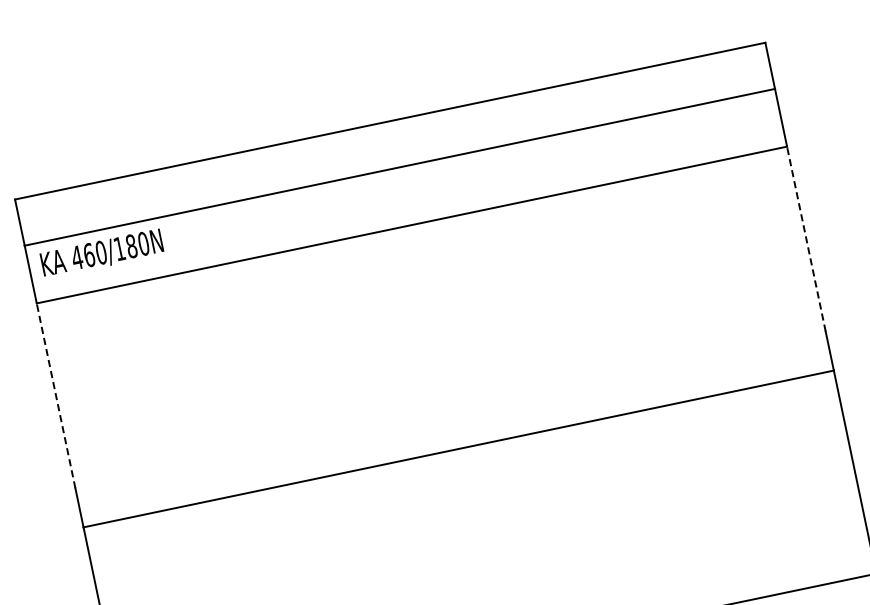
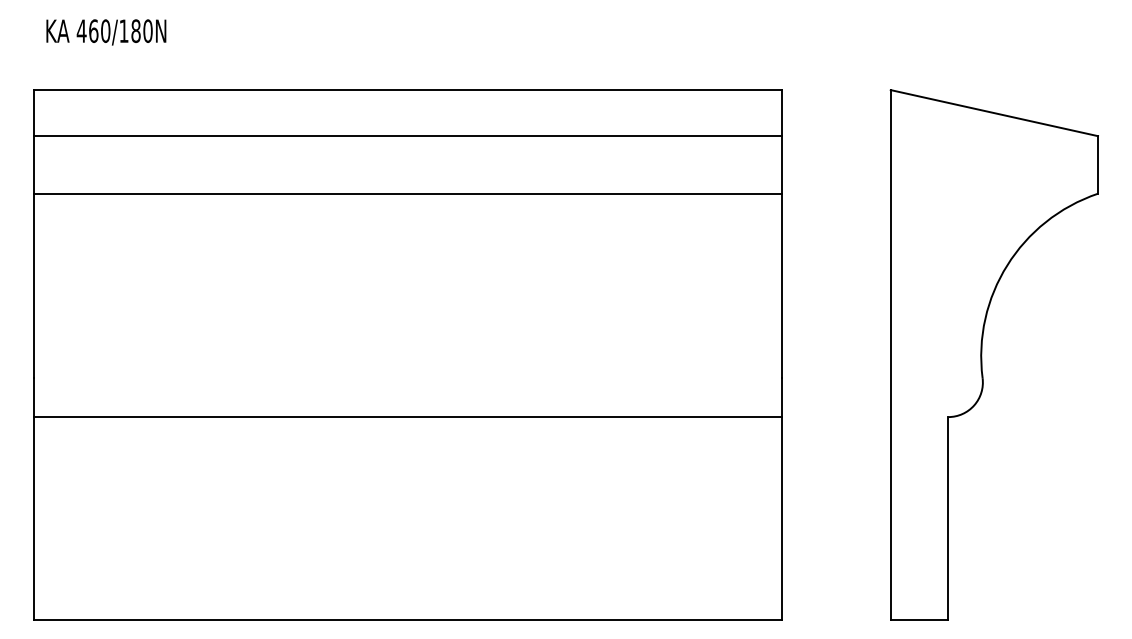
line: (806, 238) -> (782, 285), dashed -> solid
text: (102, 253) -> (106, 32), moved
line: (55, 395) -> (33, 285), dashed -> solid

